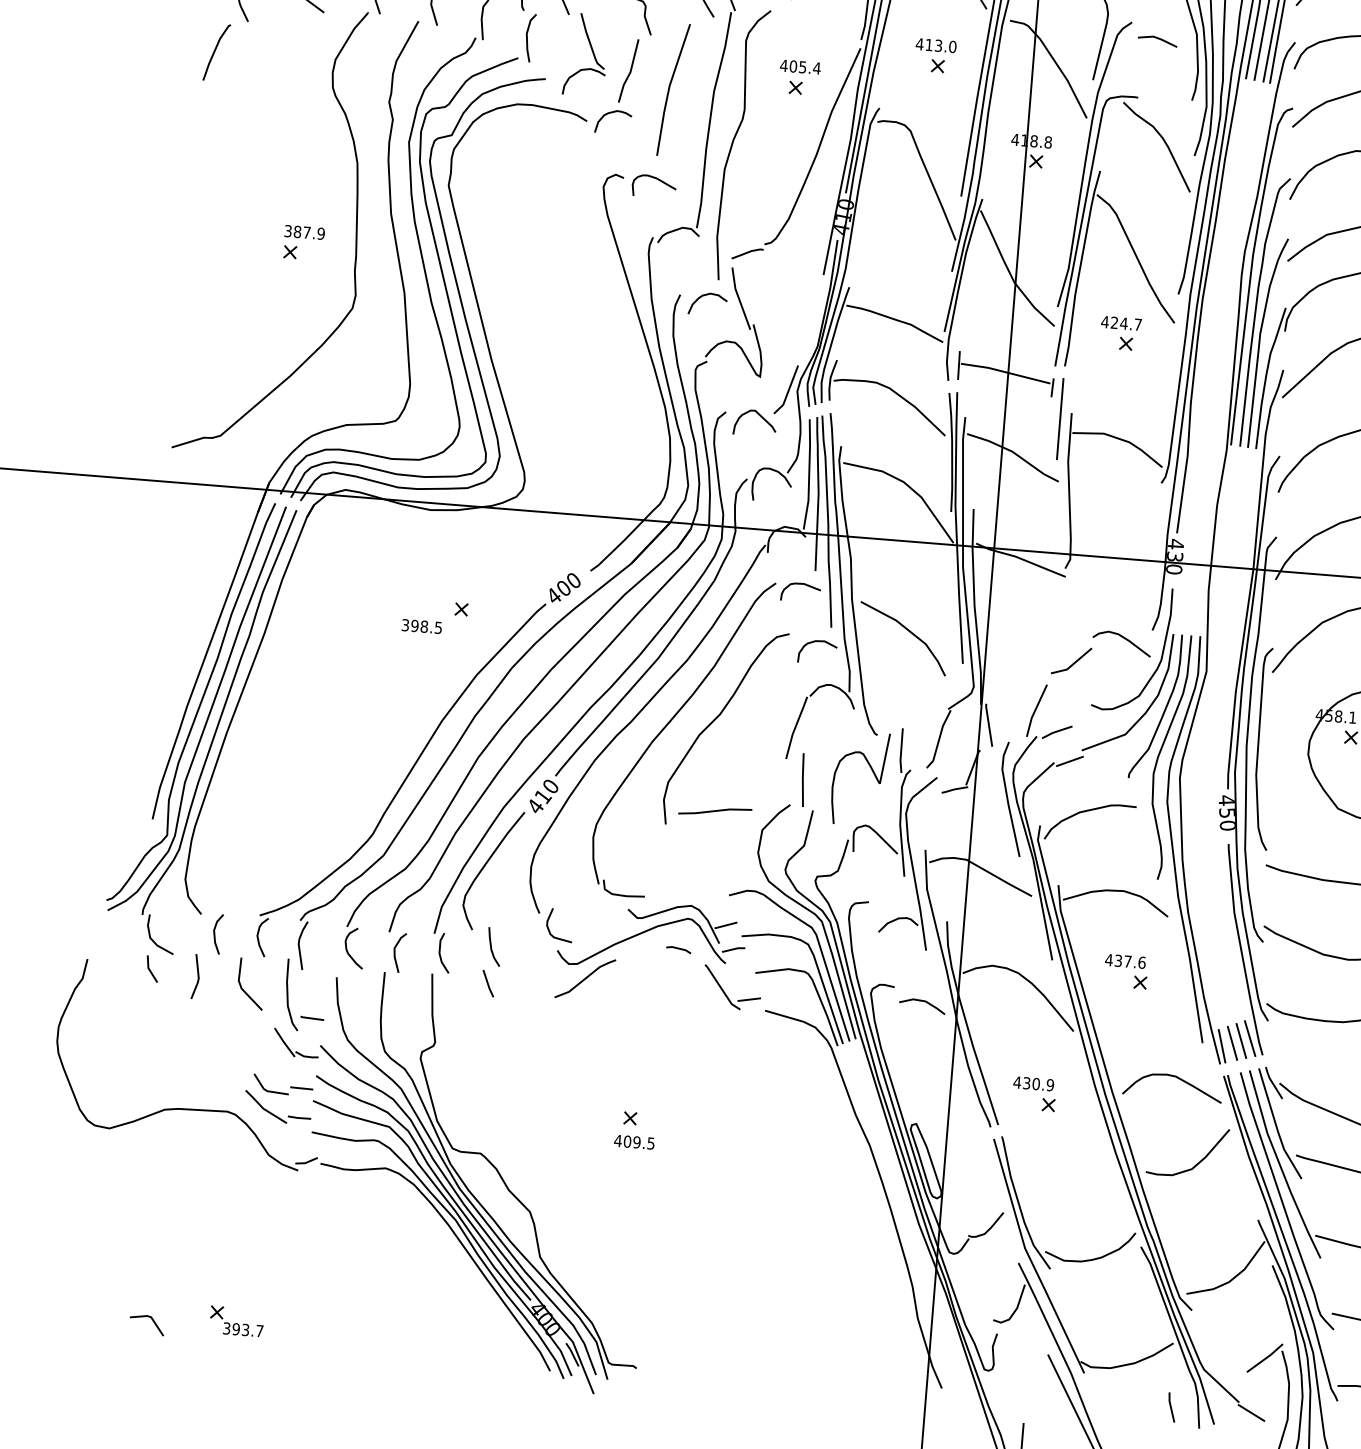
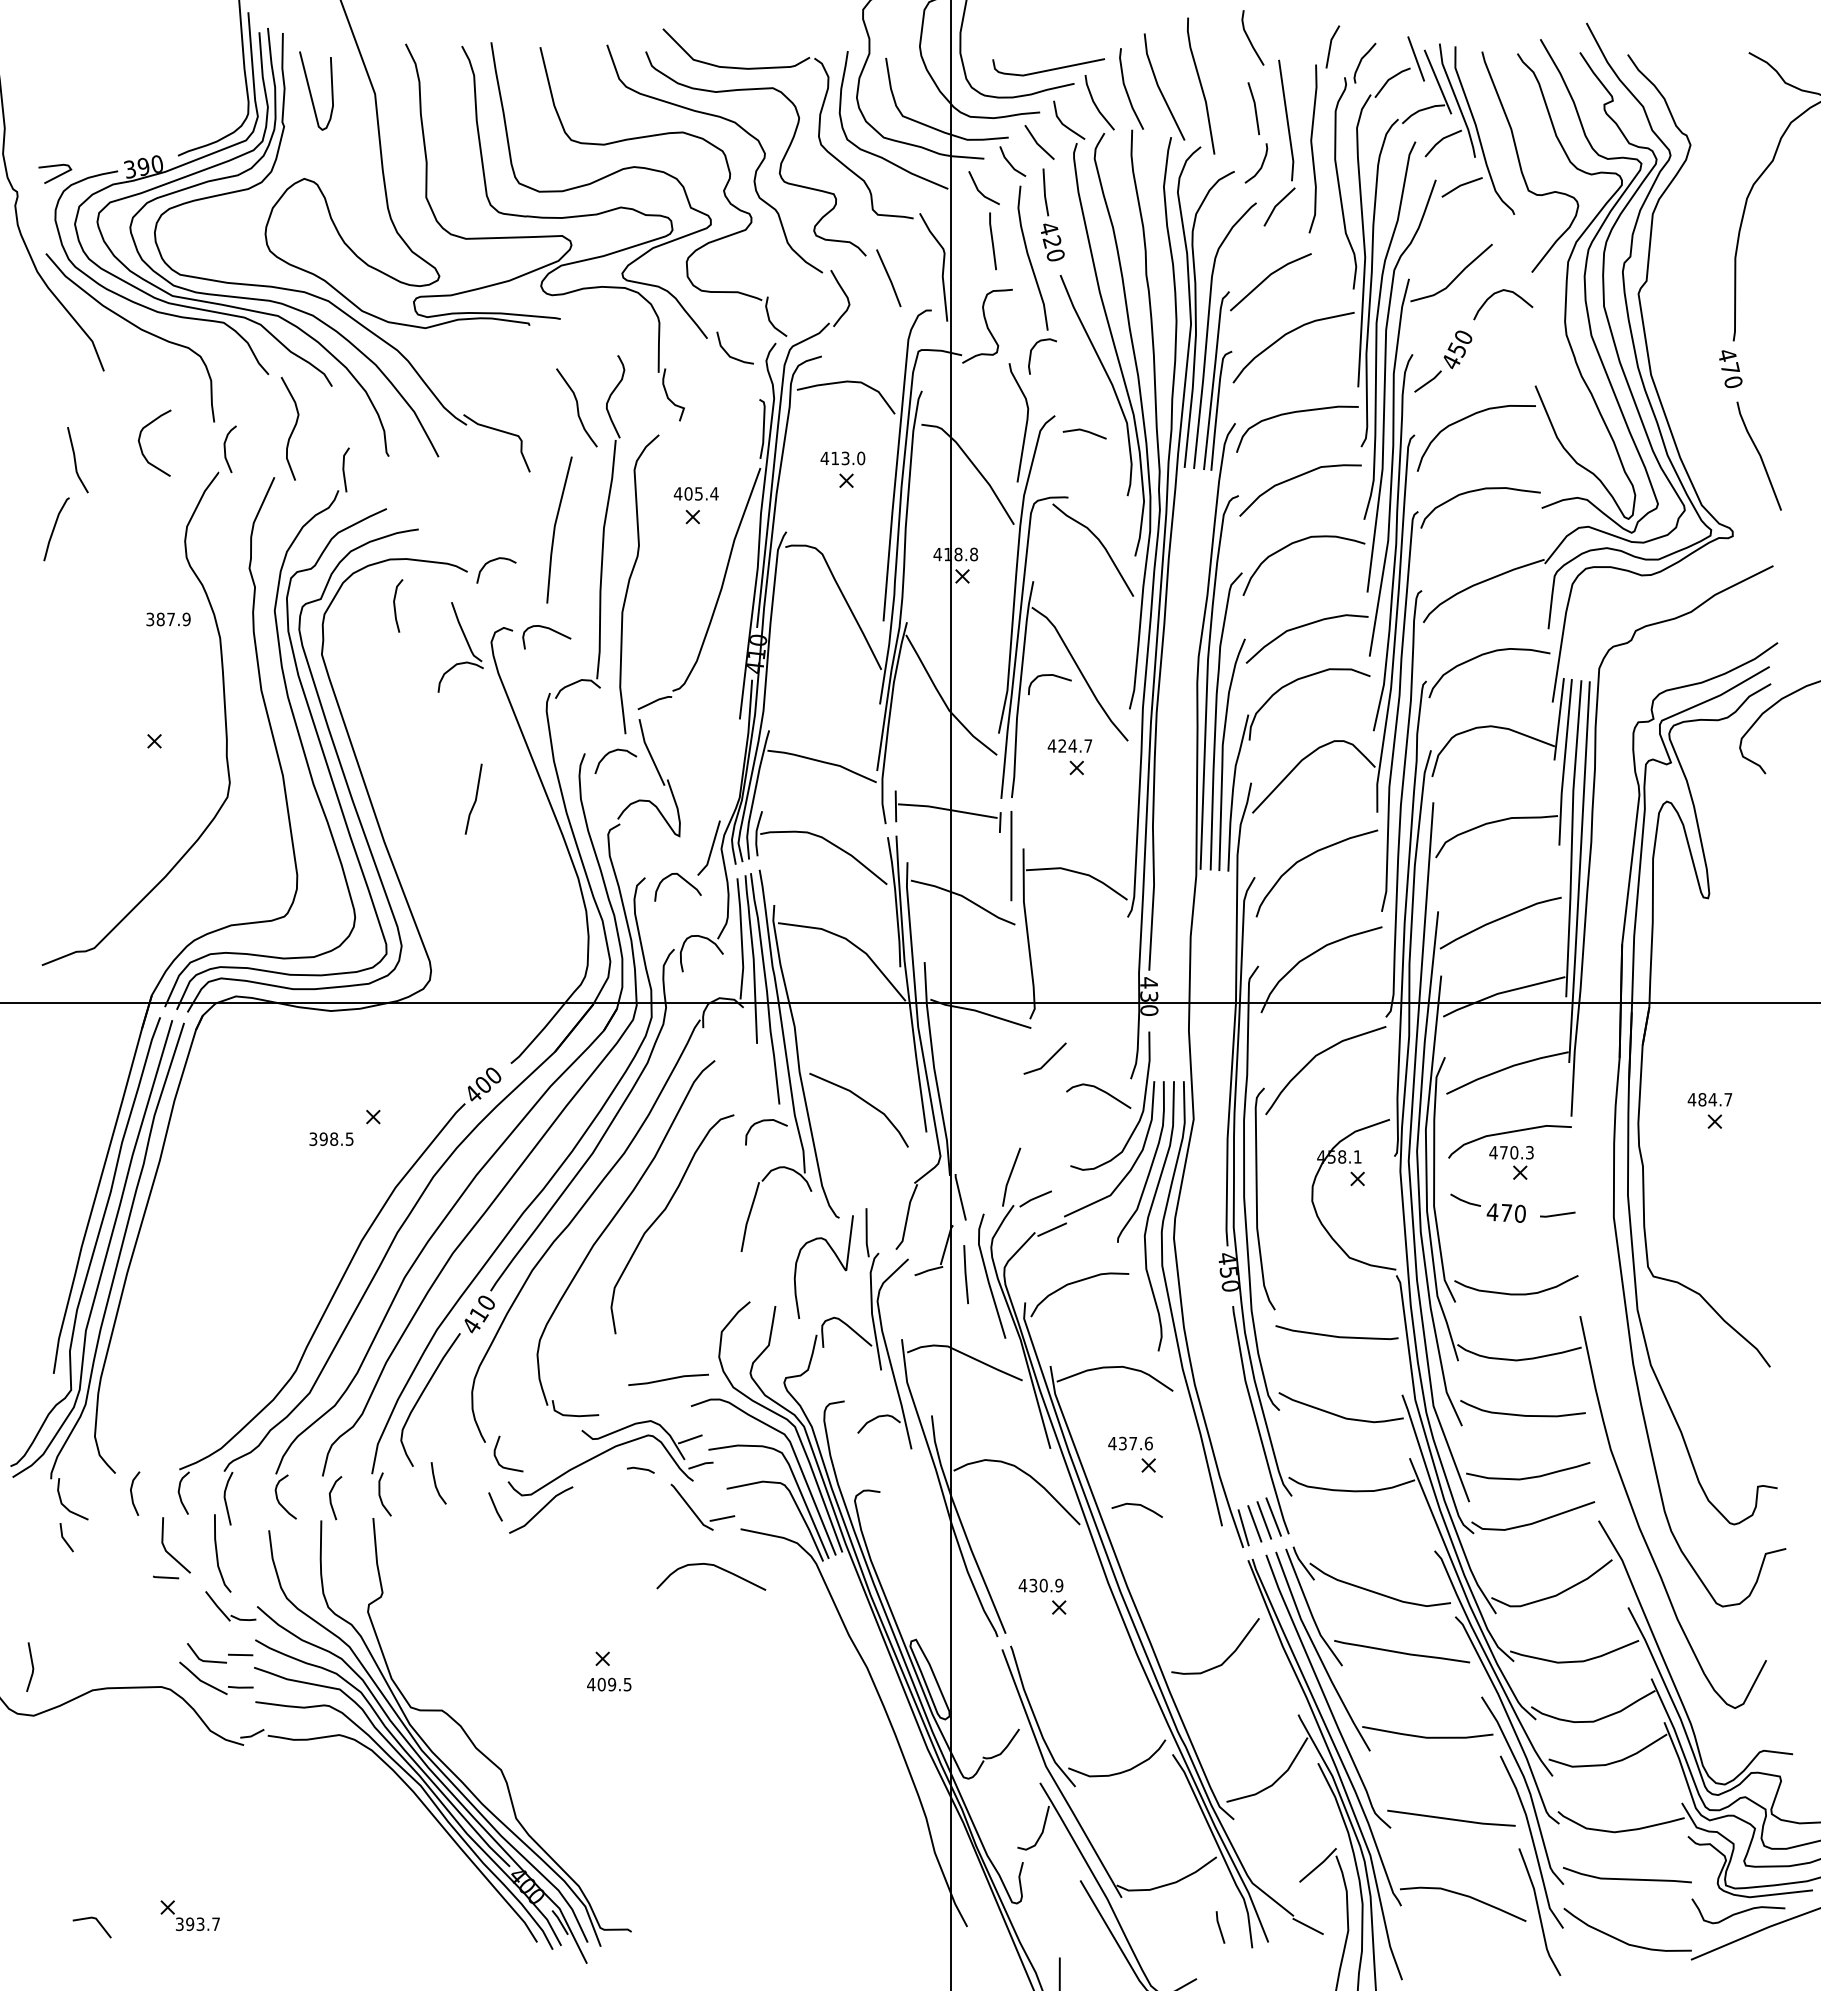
line: (527, 37) -> (395, 605), moved
part: (592, 52) -> (467, 644), moved
line: (630, 70) -> (475, 798), moved
text: (304, 232) -> (168, 619), moved
curve: (798, 584) -> (1046, 676), moved
line: (1073, 662) -> (1047, 1060), moved
line: (802, 779) -> (965, 1274), moved
line: (715, 811) -> (668, 1379), moved
line: (197, 975) -> (31, 1665), moved
line: (488, 983) -> (495, 1506), moved
line: (921, 1001) -> (1136, 1505), moved
line: (312, 1018) -> (166, 1577), moved
curve: (1178, 1078) -> (716, 1567), moved

